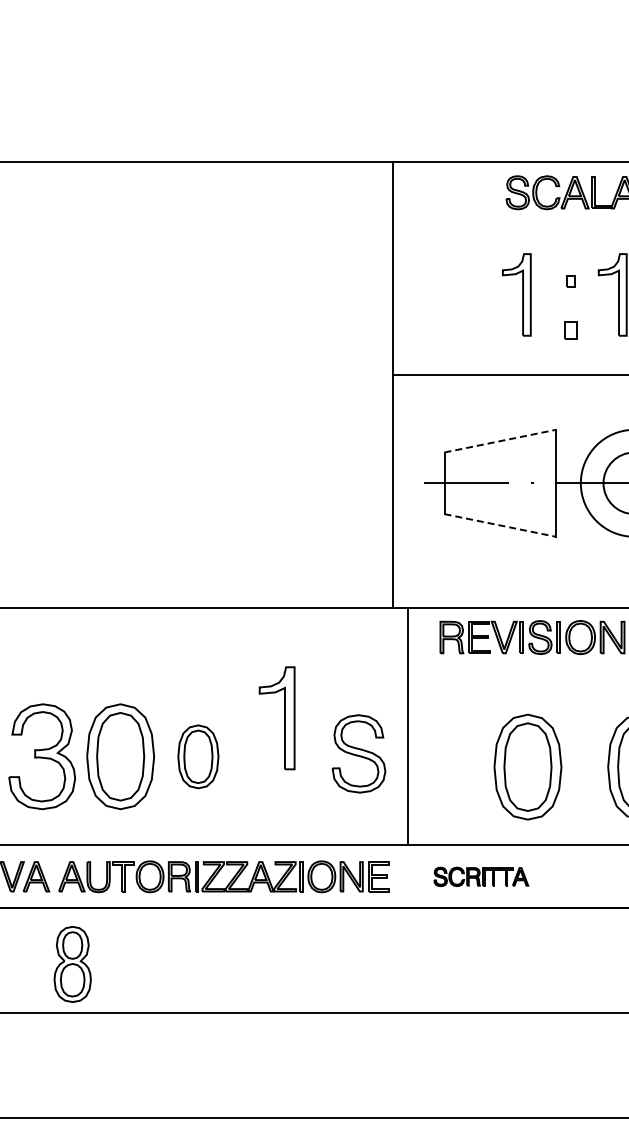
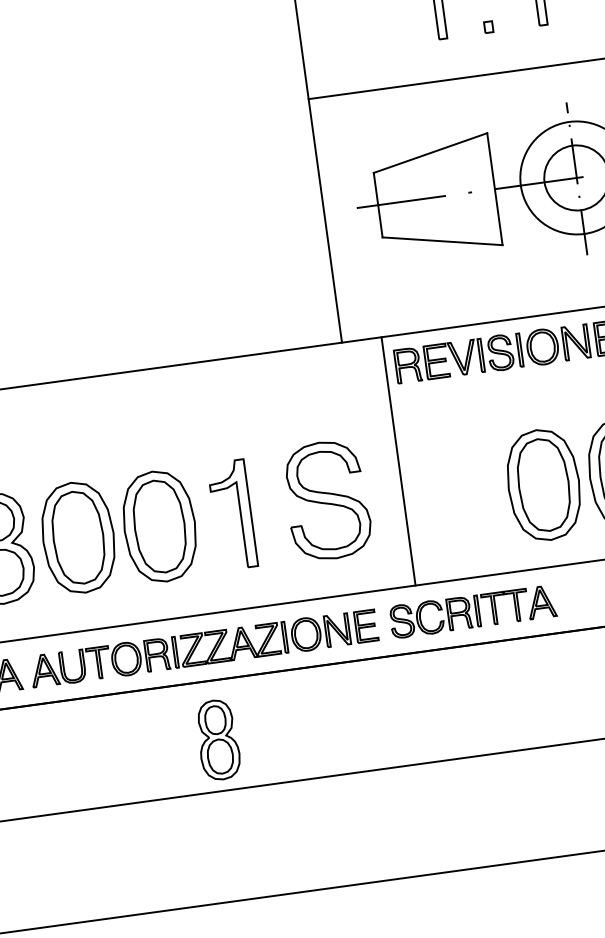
part: (570, 330) -> (488, 27), size x0.62
line: (500, 441) -> (430, 153), dashed -> solid
line: (500, 525) -> (442, 241), dashed -> solid
part: (284, 718) -> (240, 514), moved
line: (407, 725) -> (398, 460), moved
part: (358, 753) -> (326, 500), size x1.43
part: (198, 756) -> (159, 526), size x1.67
part: (527, 766) -> (543, 484), moved
part: (481, 876) -> (473, 611), size x1.67
part: (72, 964) -> (217, 740), moved

